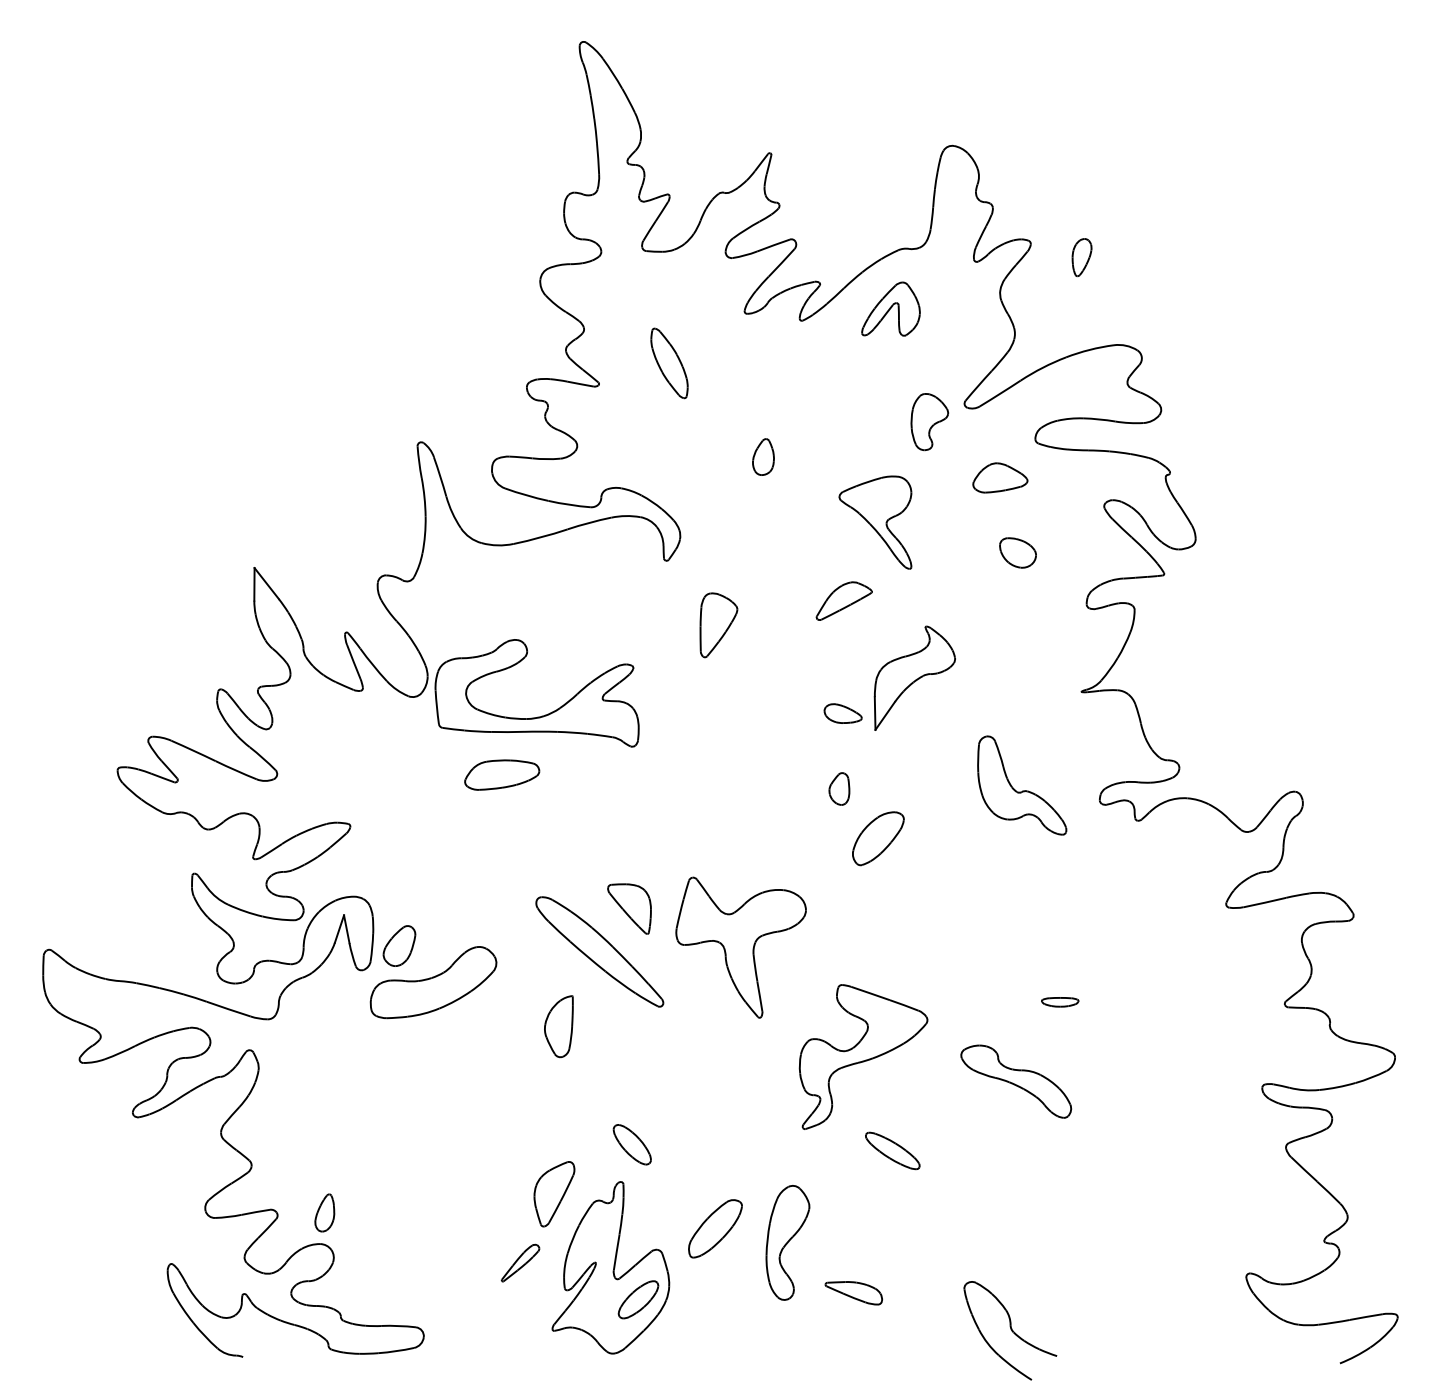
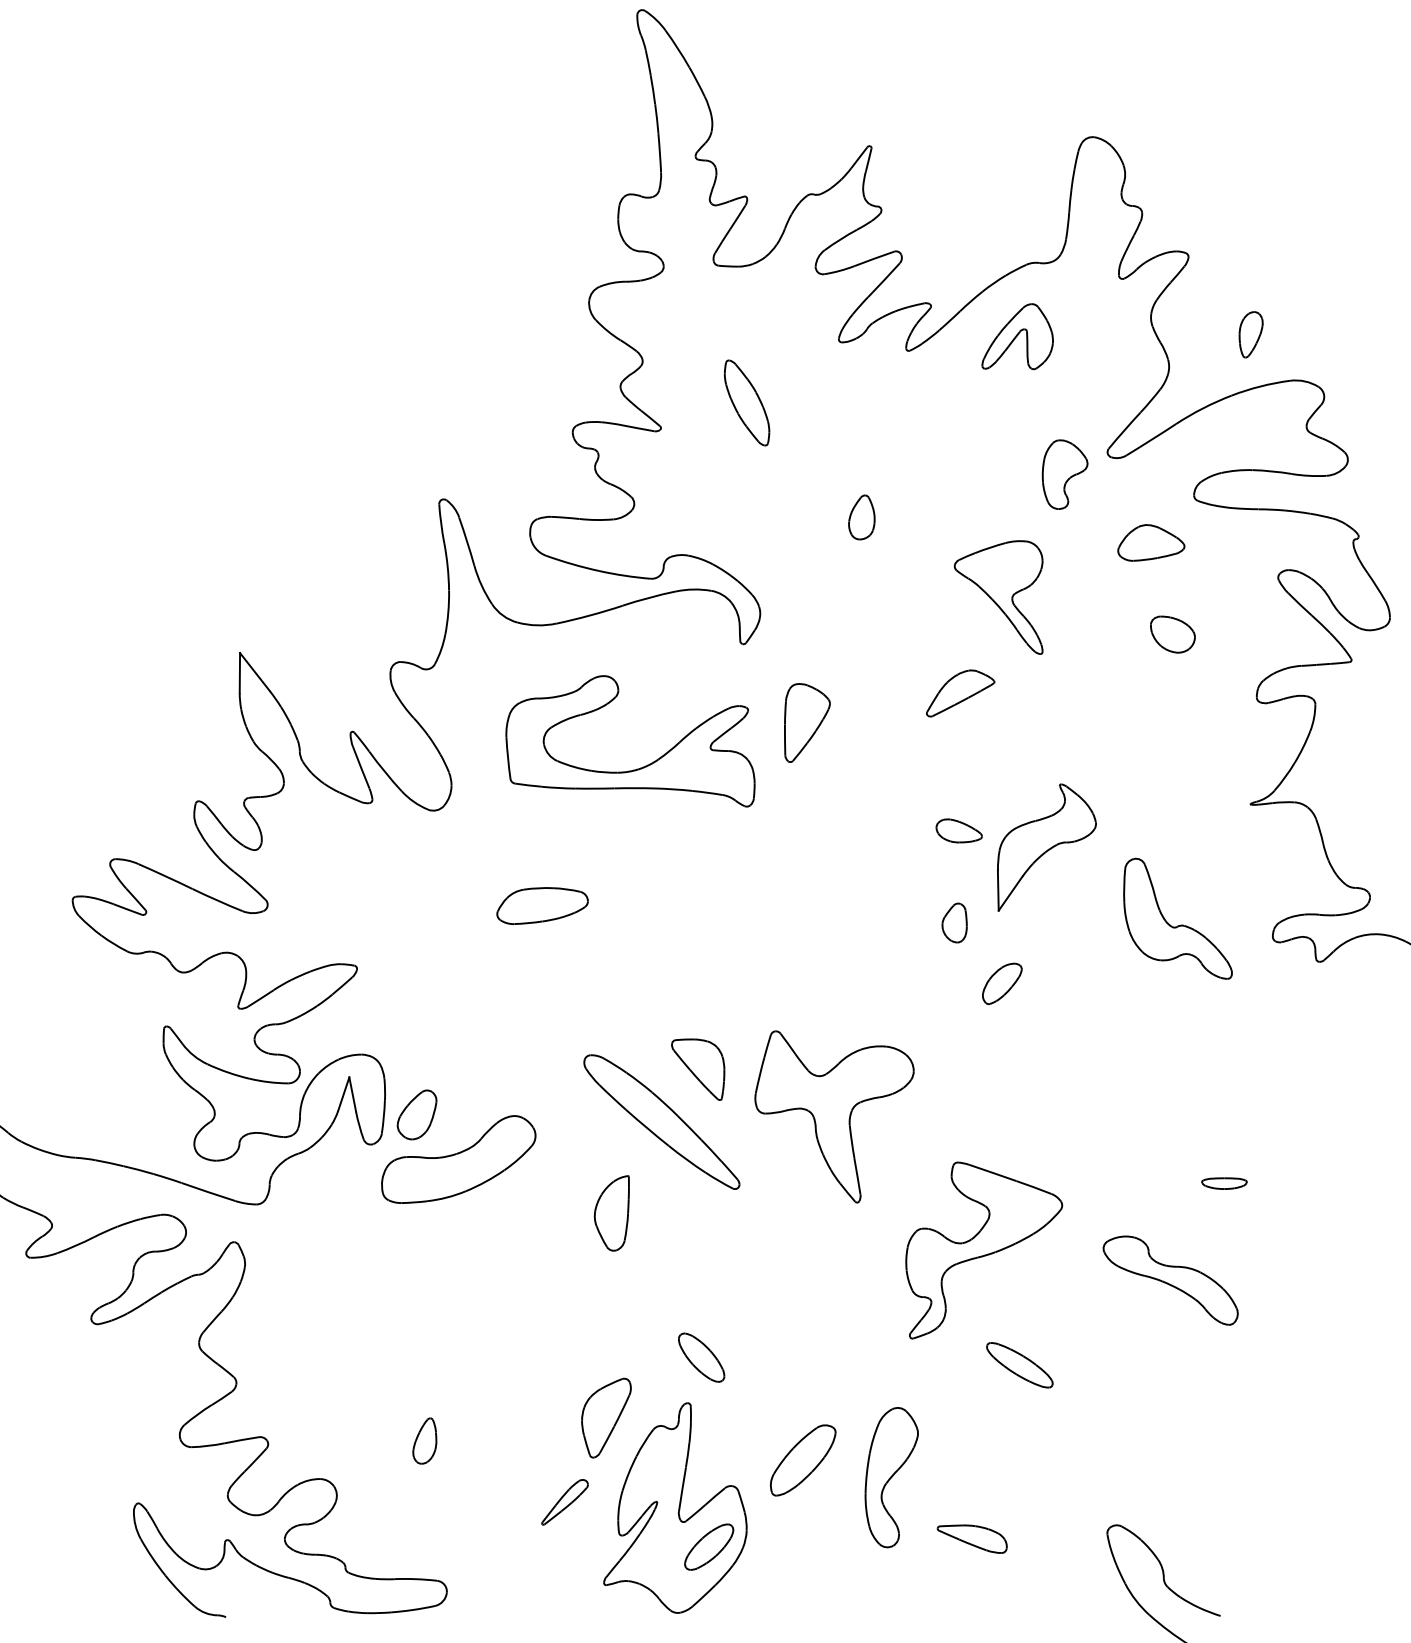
part: (1081, 257) -> (1250, 334), moved
part: (914, 677) -> (1046, 846), moved
part: (542, 715) -> (637, 768), moved
part: (878, 838) -> (1002, 983), size x0.62
part: (324, 1212) -> (424, 1440), moved

